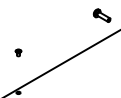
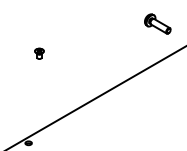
part: (18, 52) -> (39, 53), moved

